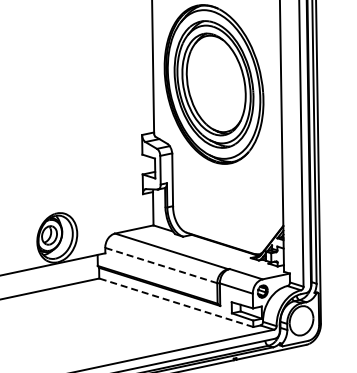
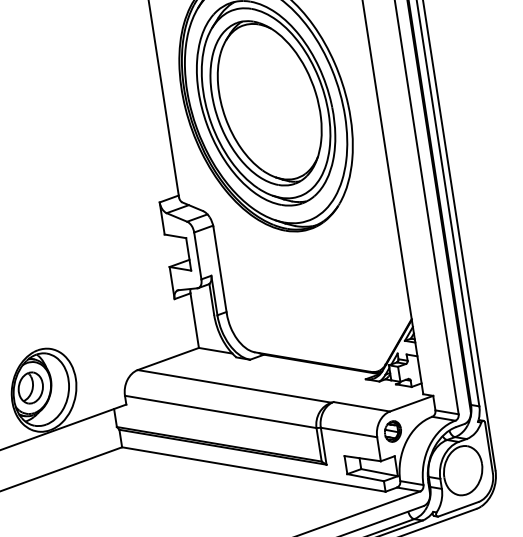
line: (161, 265) -> (221, 411), dashed -> solid
line: (176, 302) -> (254, 469), dashed -> solid

